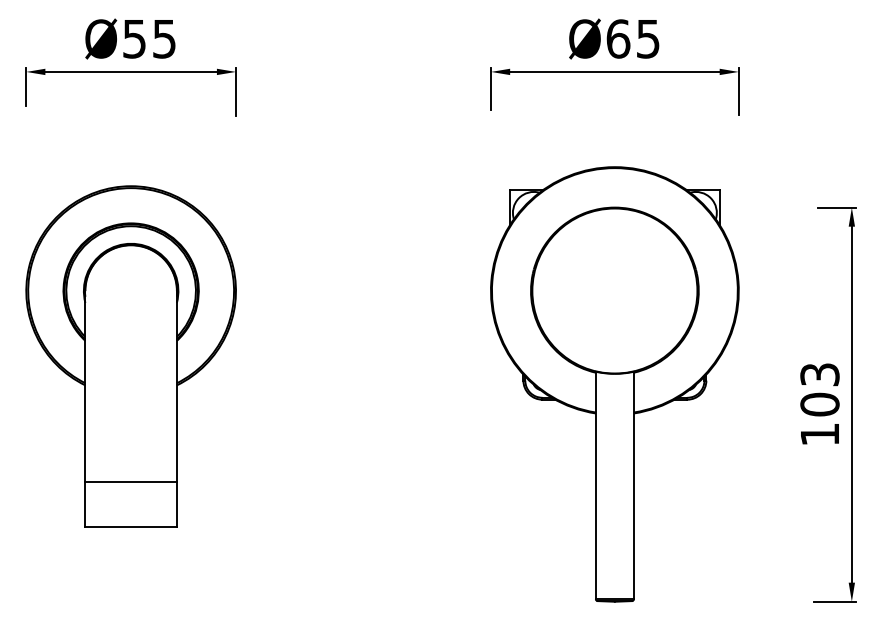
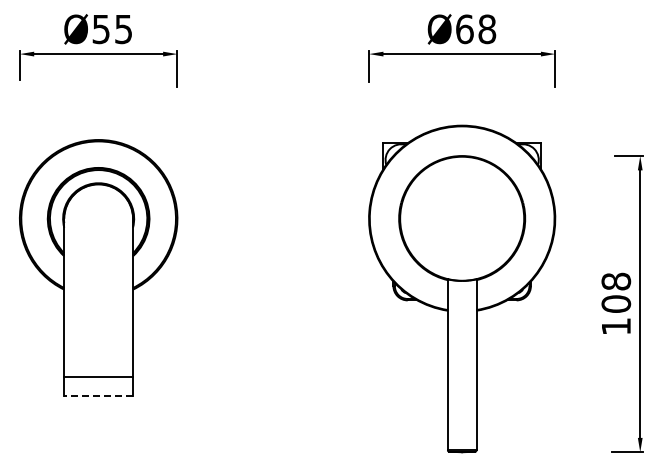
text: (648, 39) -> (487, 29), Ø65 -> Ø68
text: (820, 374) -> (616, 281), 103 -> 108
line: (130, 482) -> (98, 377), moved
line: (130, 527) -> (98, 396), solid -> dashed

